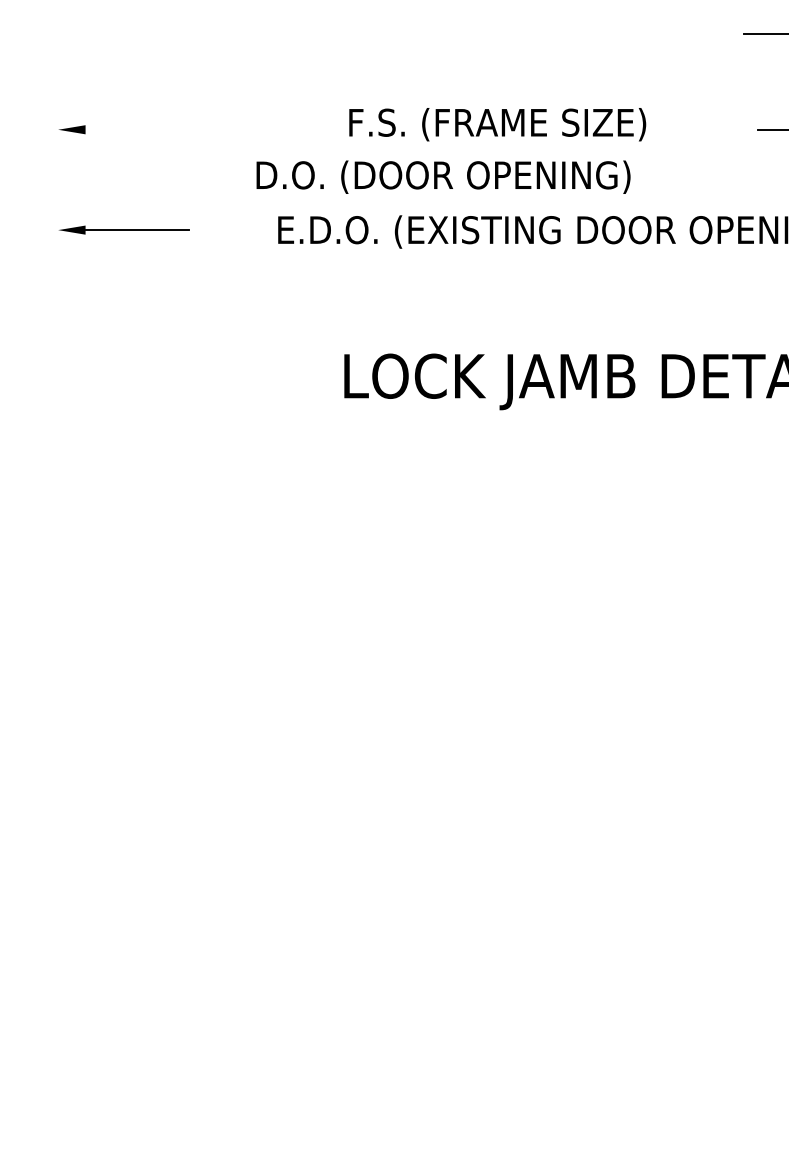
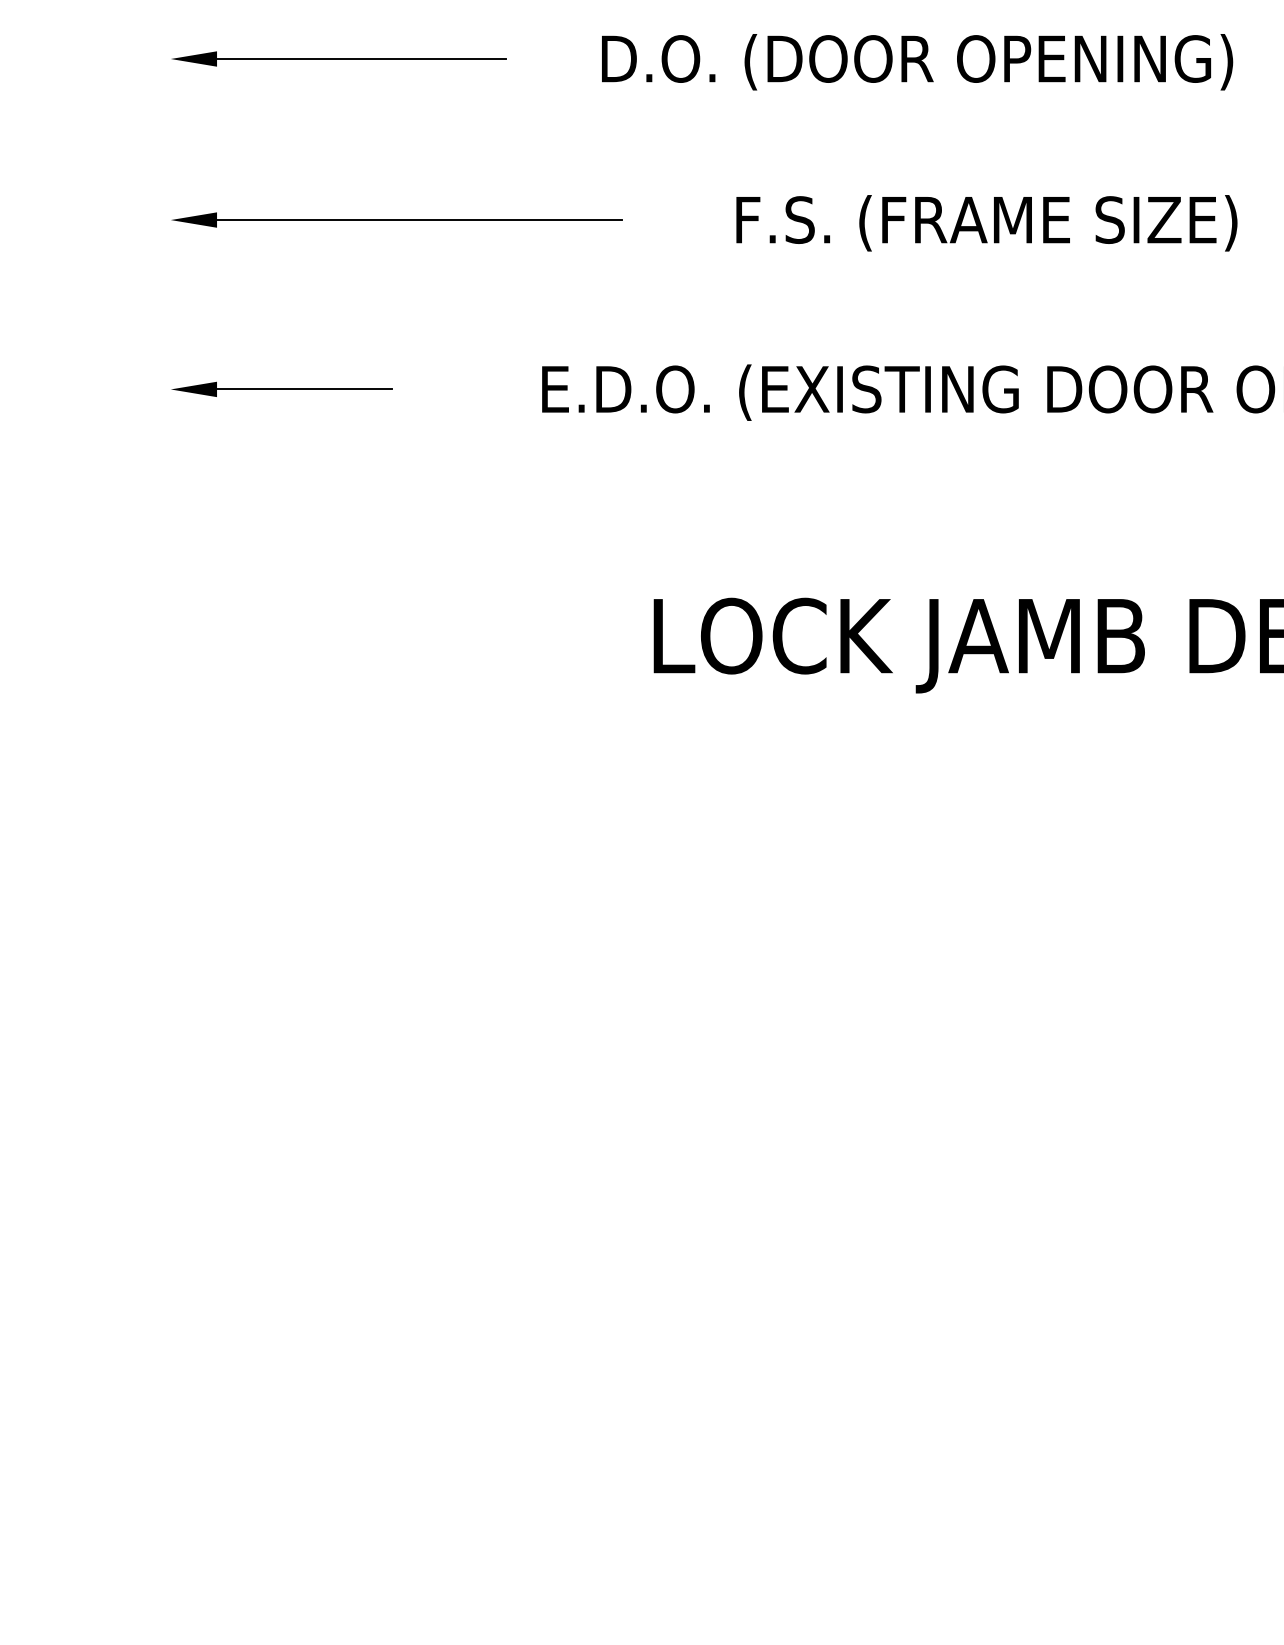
part: (157, 34) -> (338, 59), added
text: (497, 124) -> (986, 222), moved
line: (205, 129) -> (419, 219), added
text: (443, 176) -> (917, 60), moved

